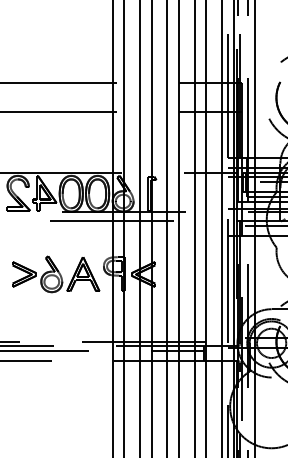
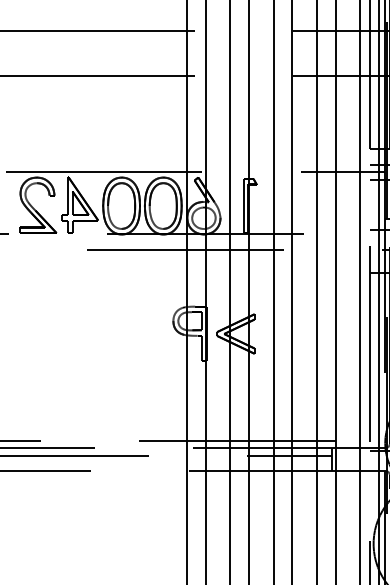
part: (56, 274) -> (98, 334), removed

